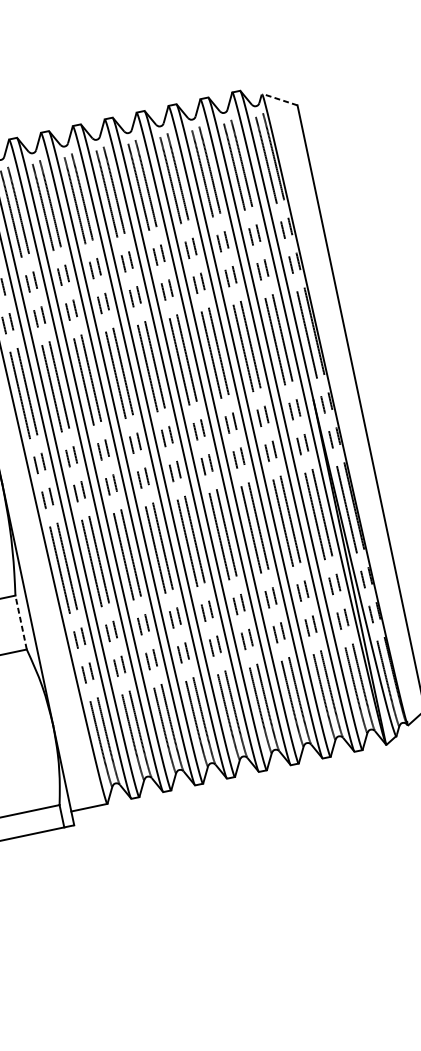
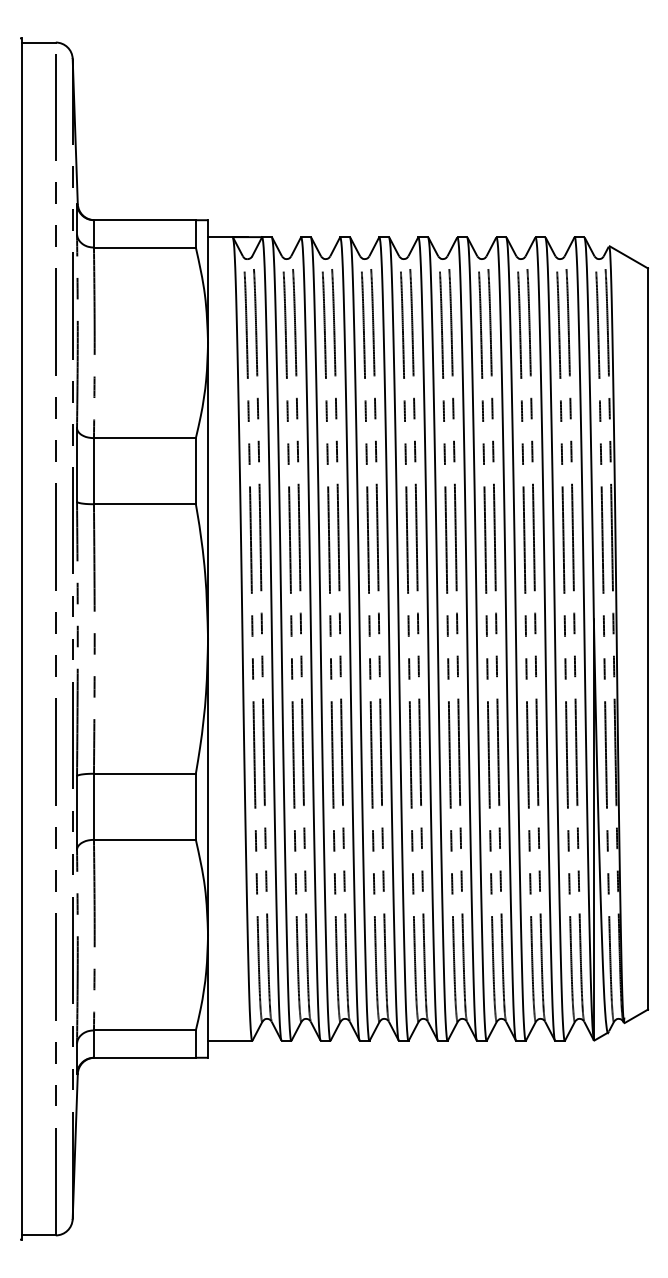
line: (279, 99) -> (628, 257), dashed -> solid
line: (20, 622) -> (195, 806), dashed -> solid

